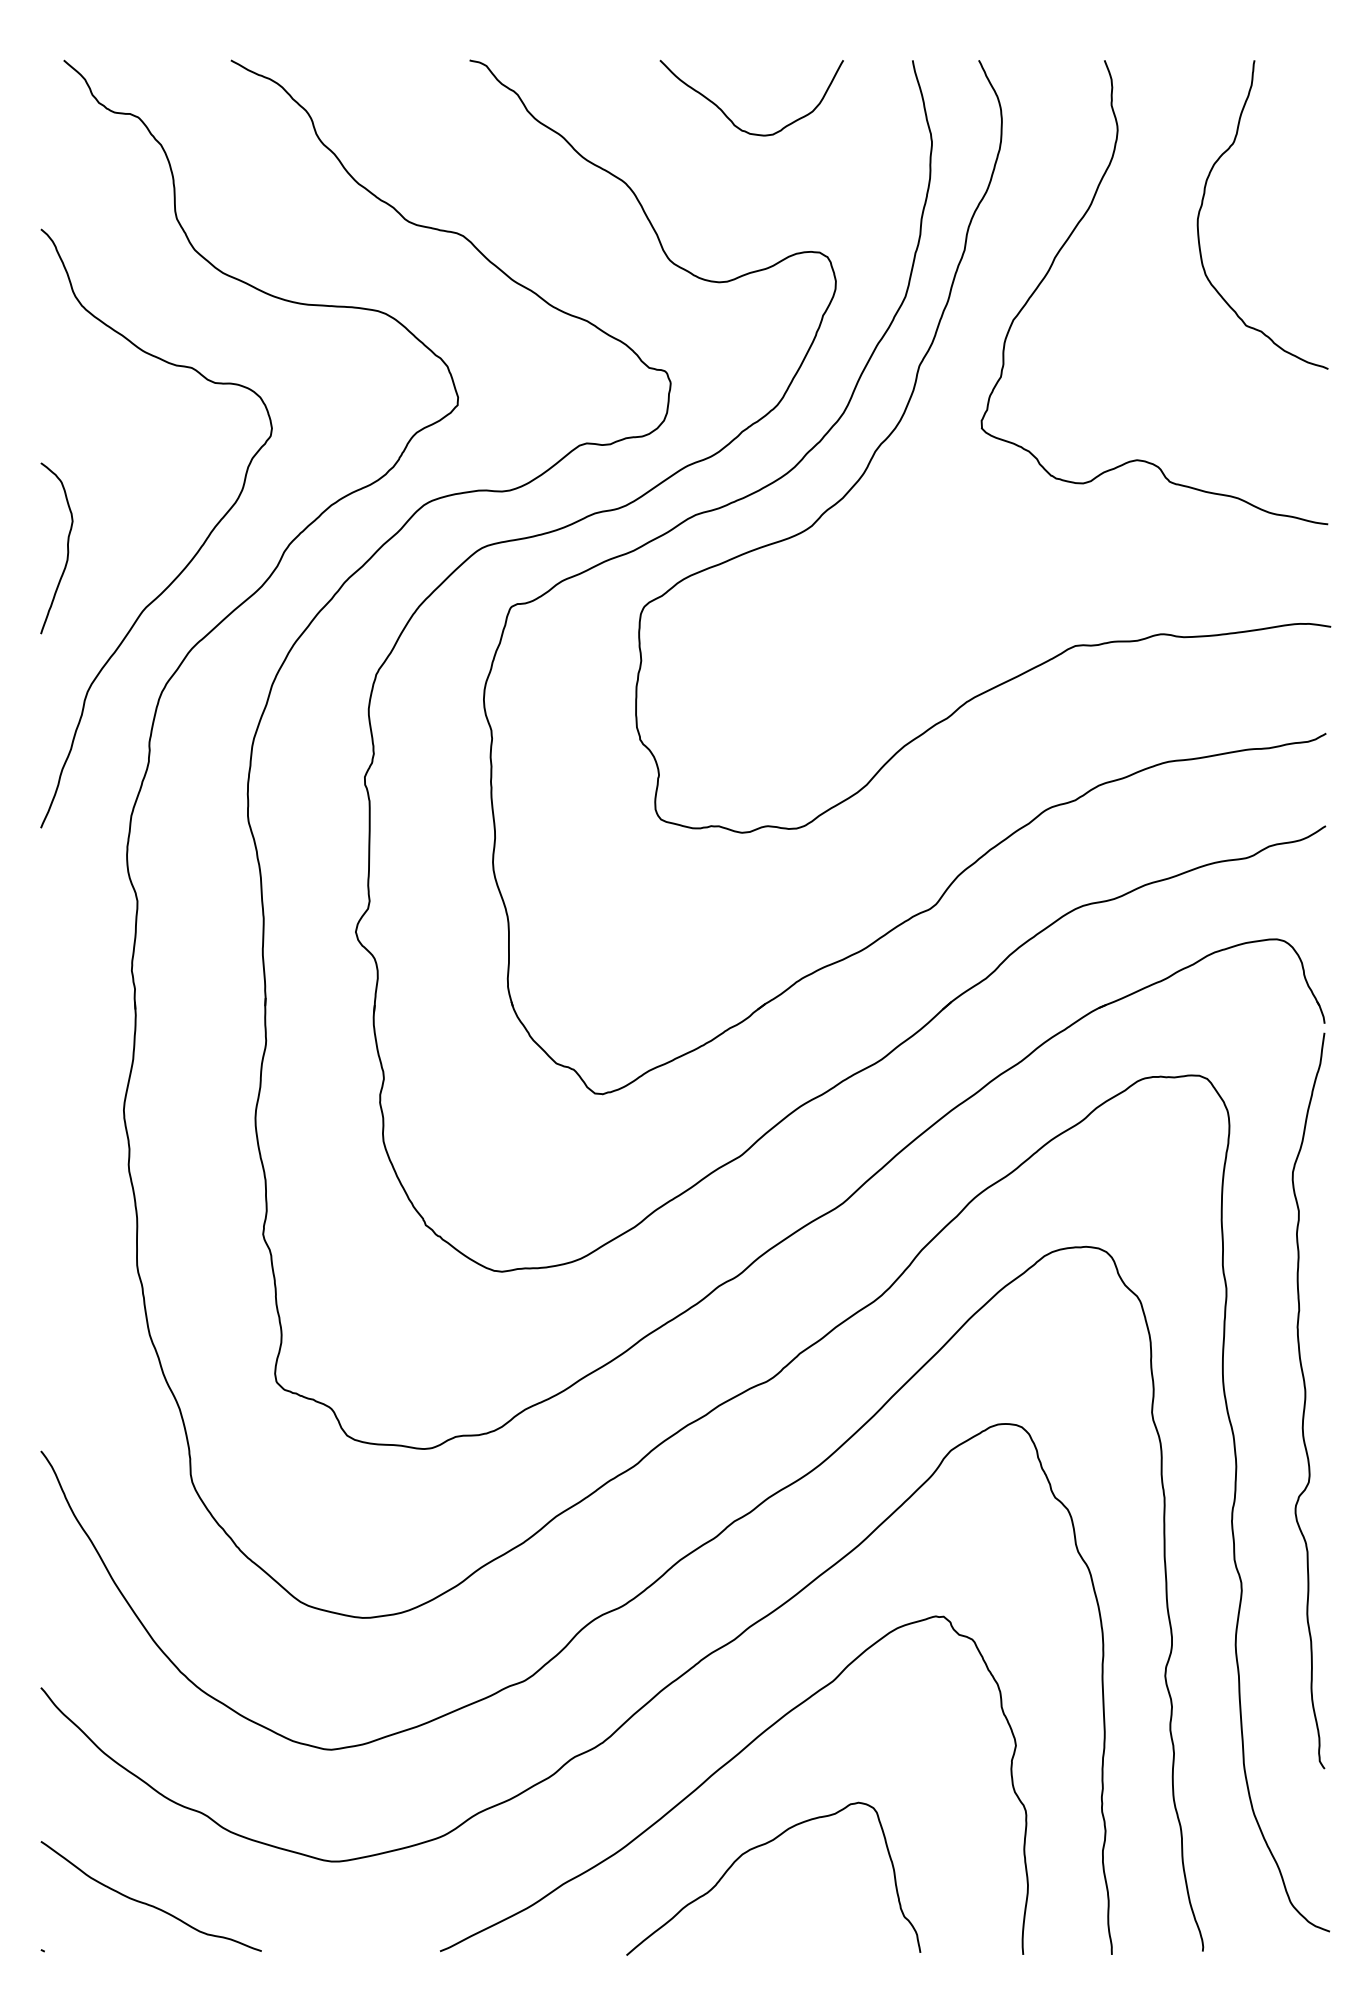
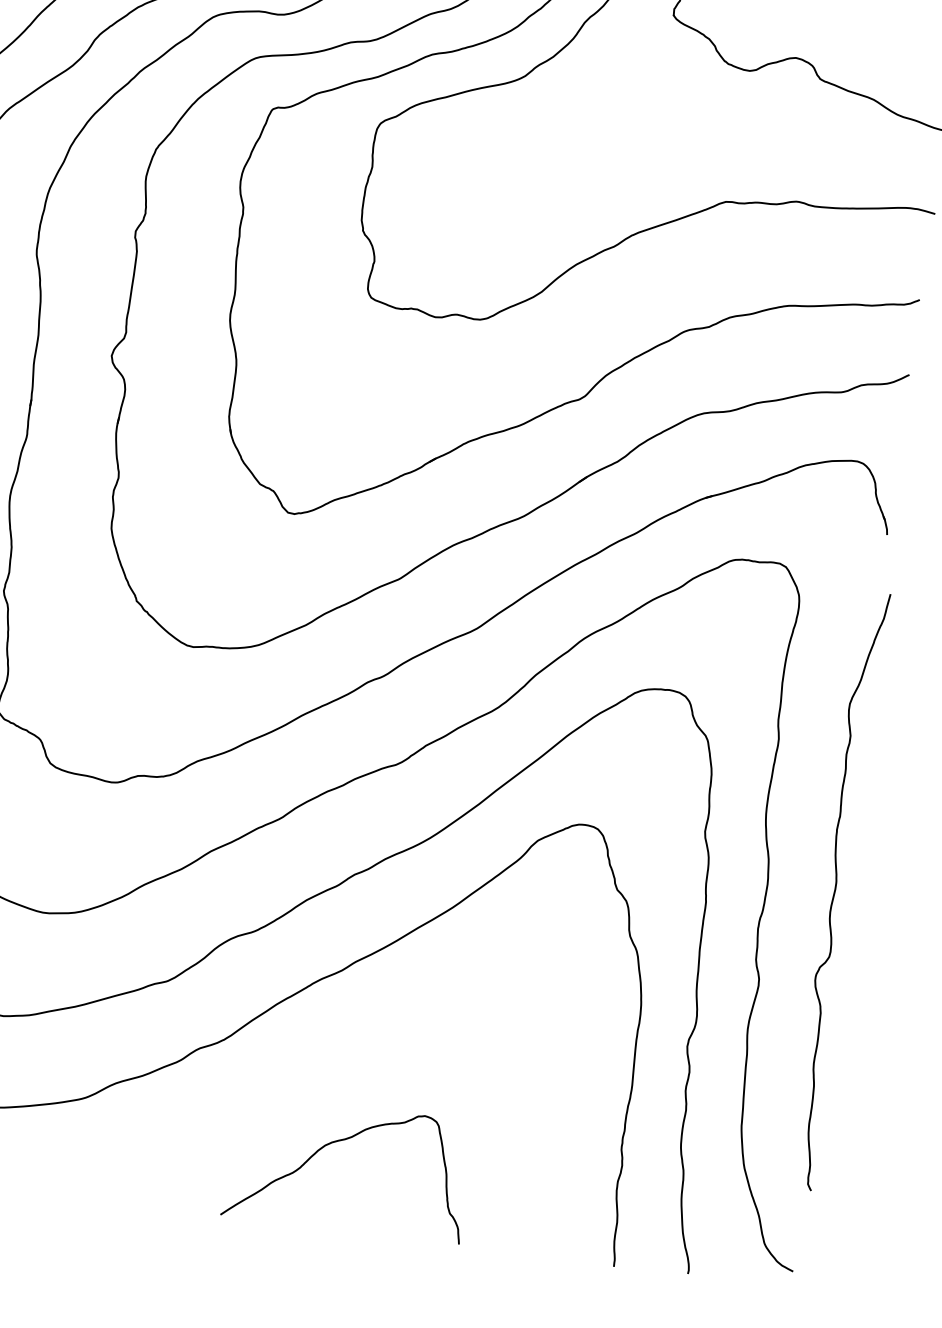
curve: (1306, 1400) -> (836, 890), moved
curve: (723, 1767) -> (319, 1072), removed

